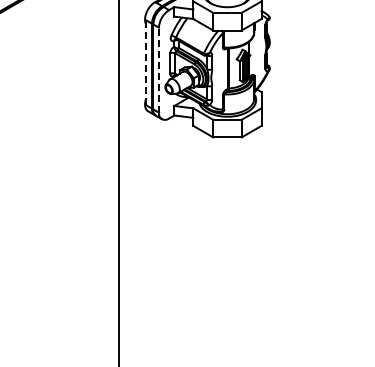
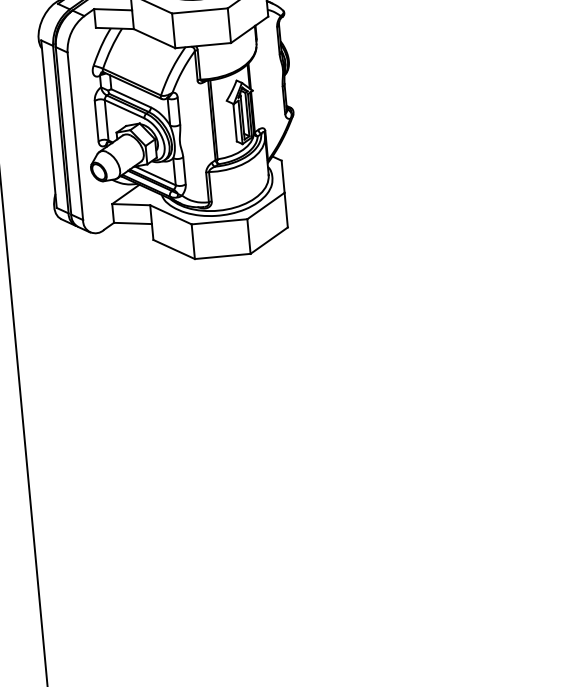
line: (146, 62) -> (49, 123), dashed -> solid
line: (158, 69) -> (74, 135), dashed -> solid

